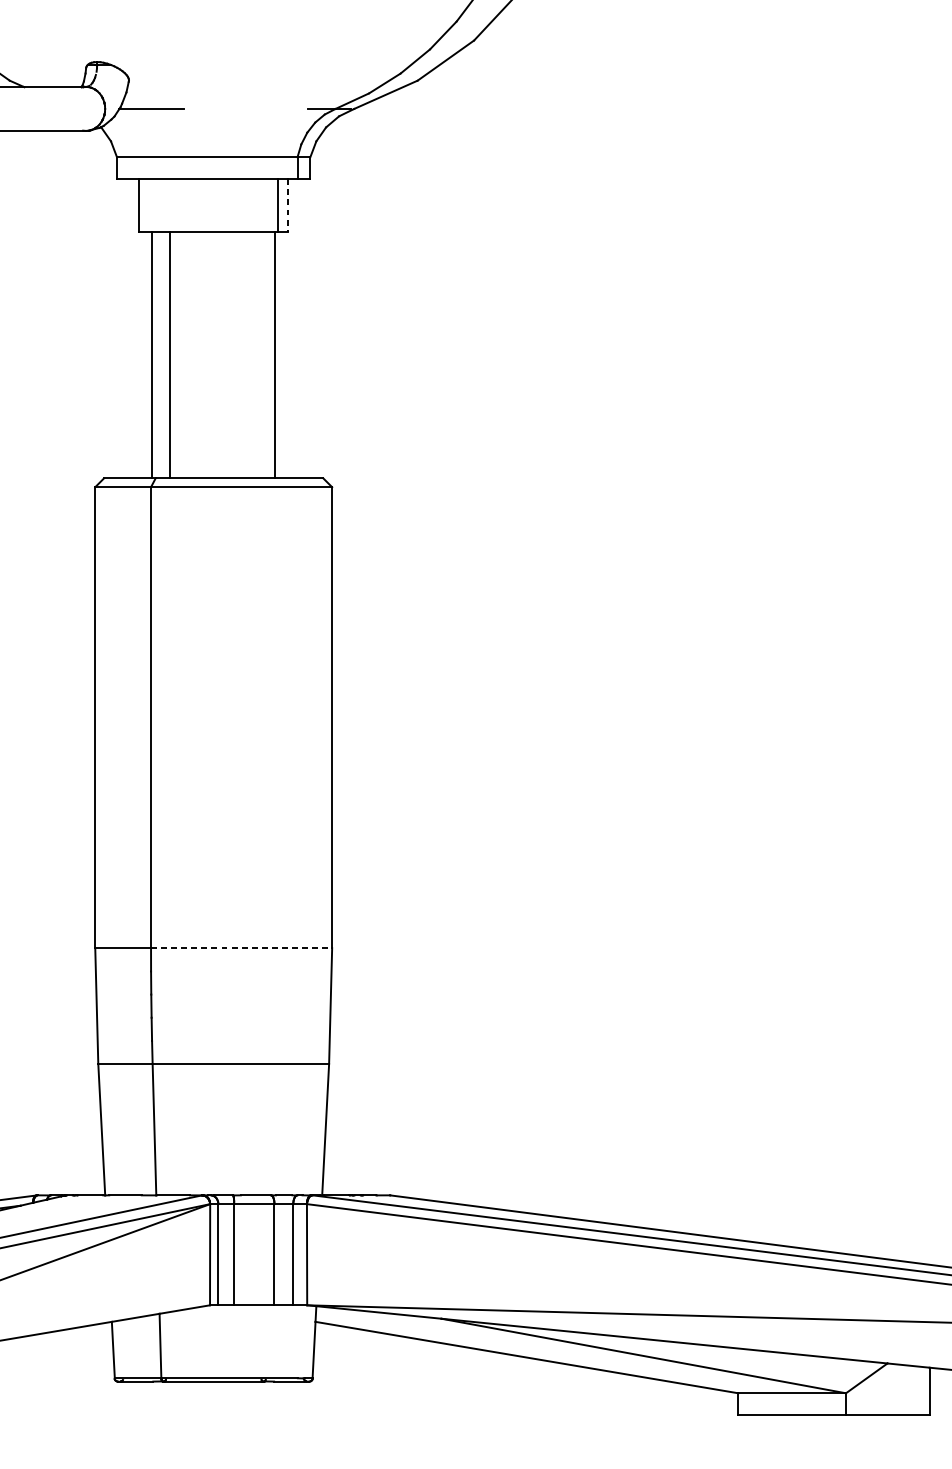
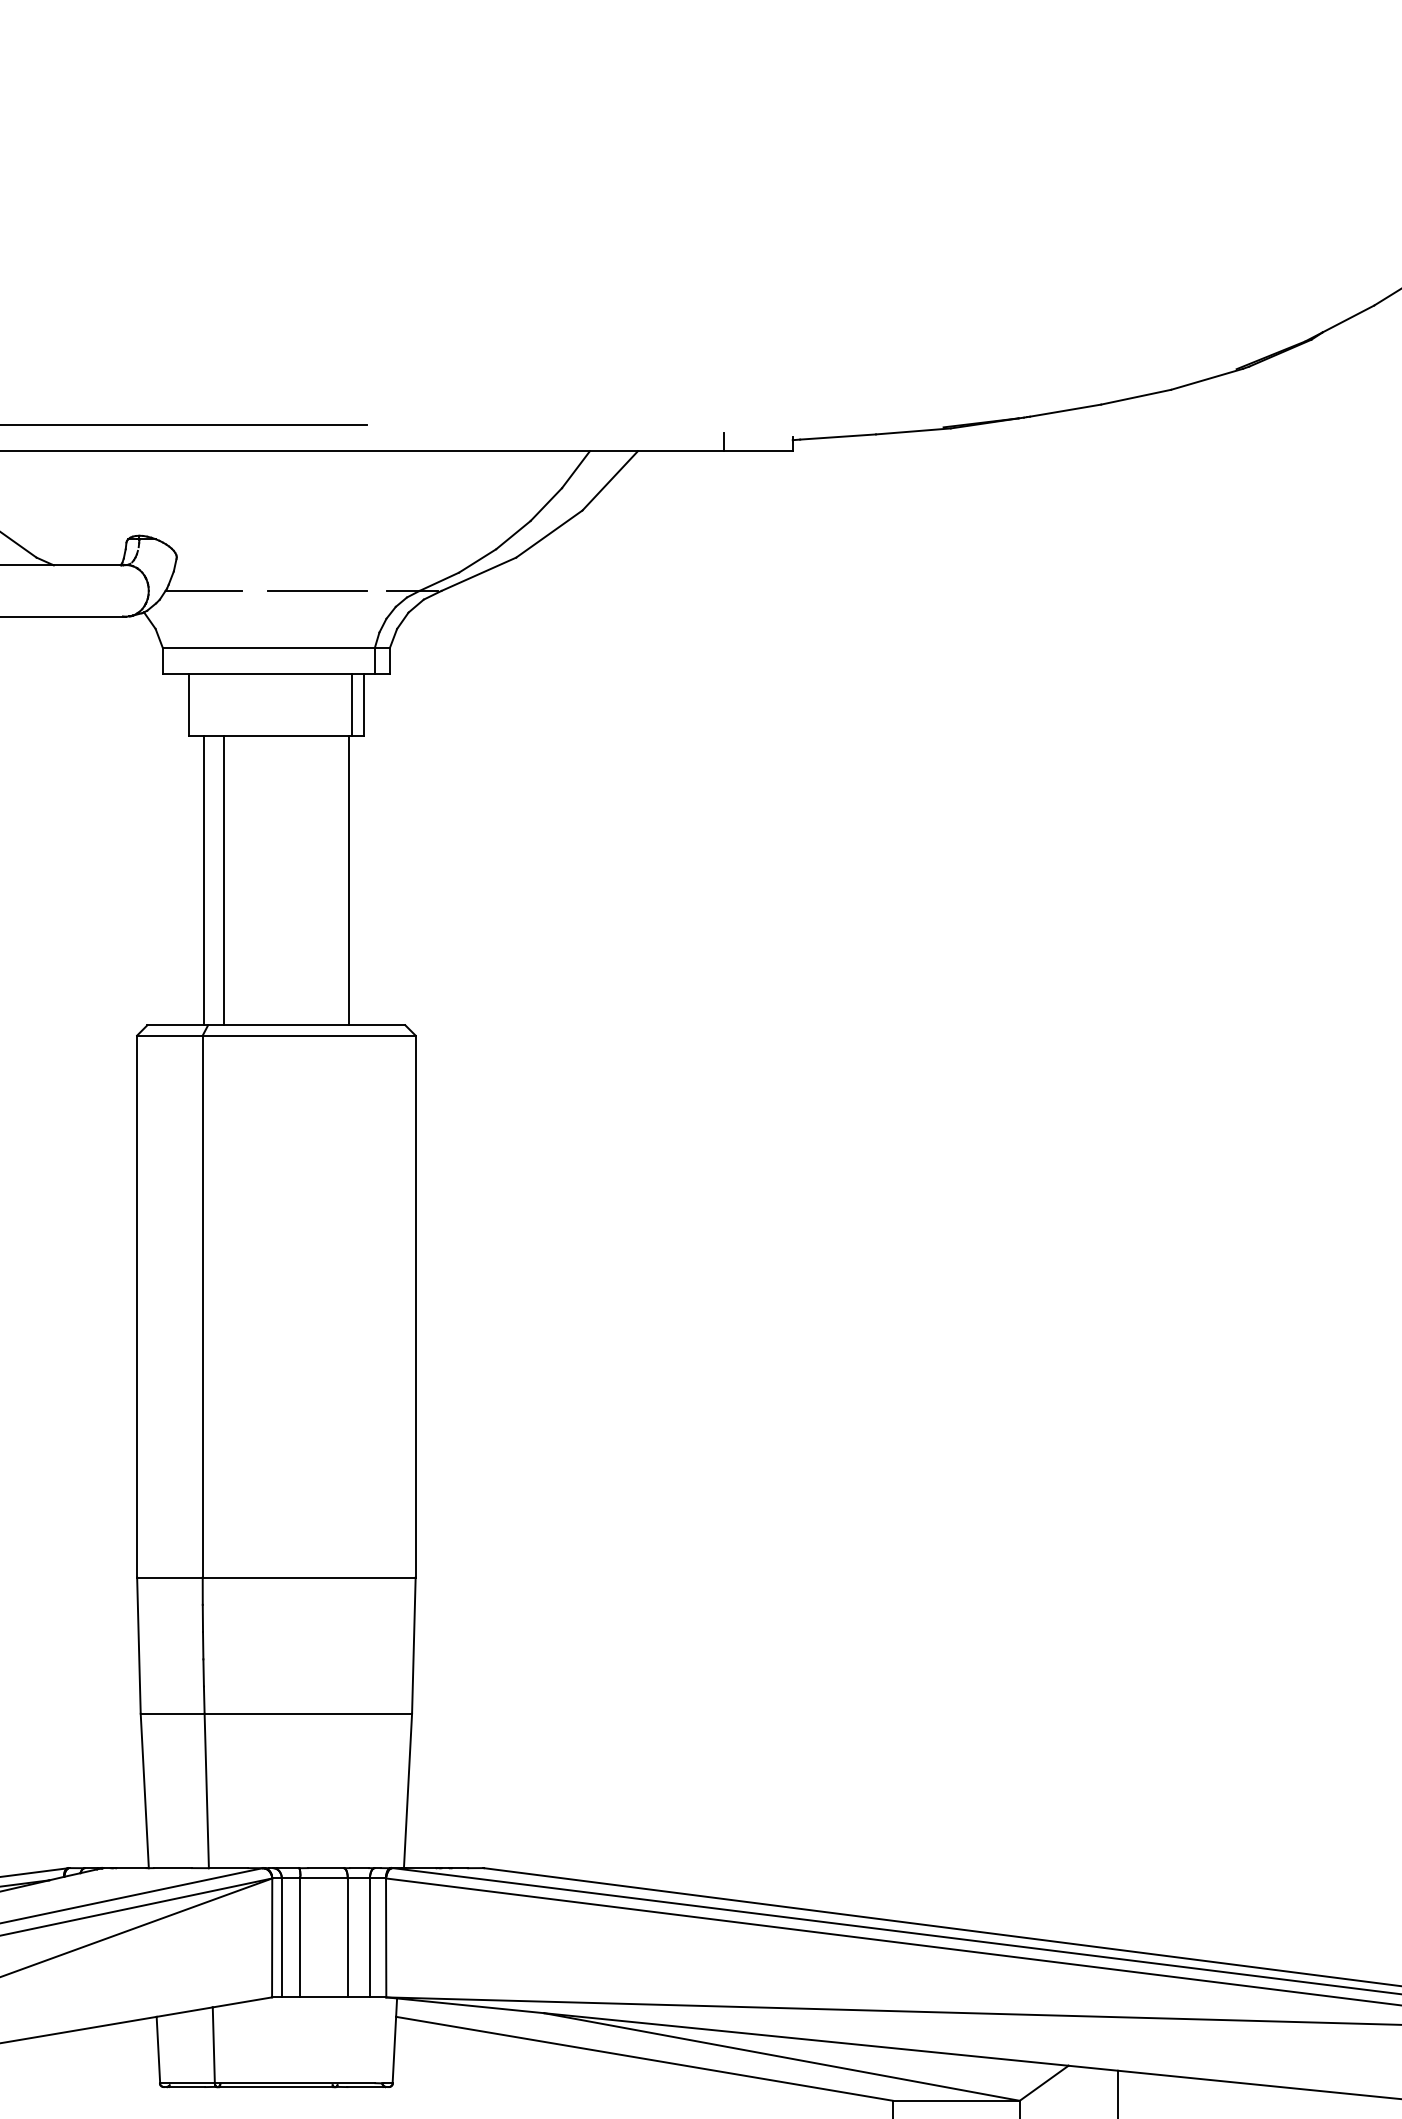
line: (248, 108) -> (317, 590), added
line: (288, 206) -> (364, 705), dashed -> solid
line: (241, 948) -> (309, 1577), dashed -> solid

